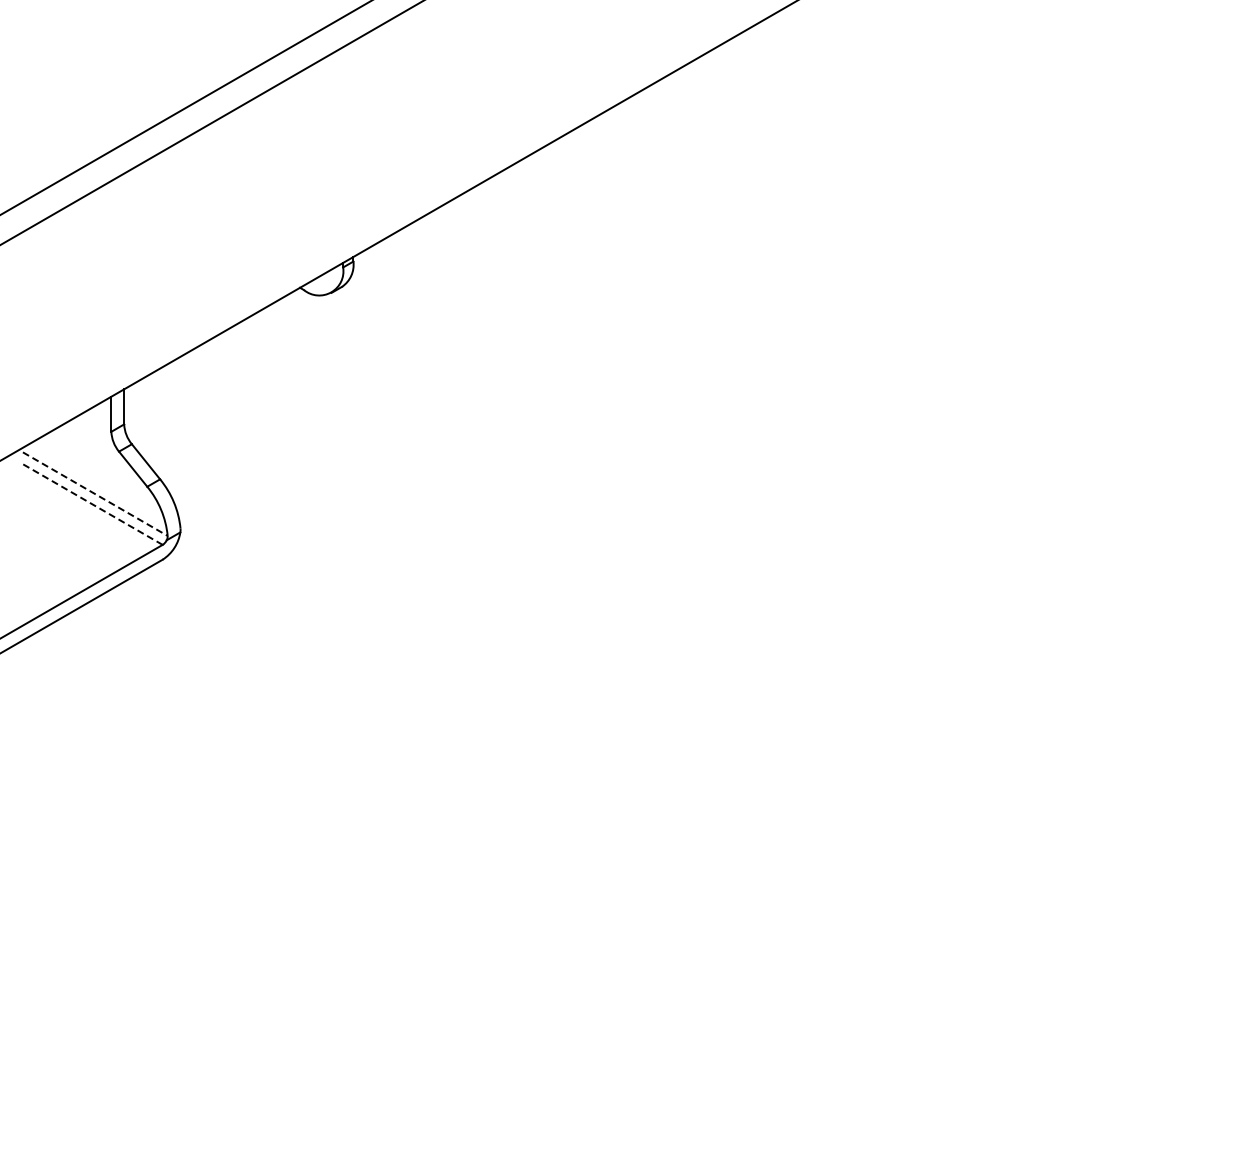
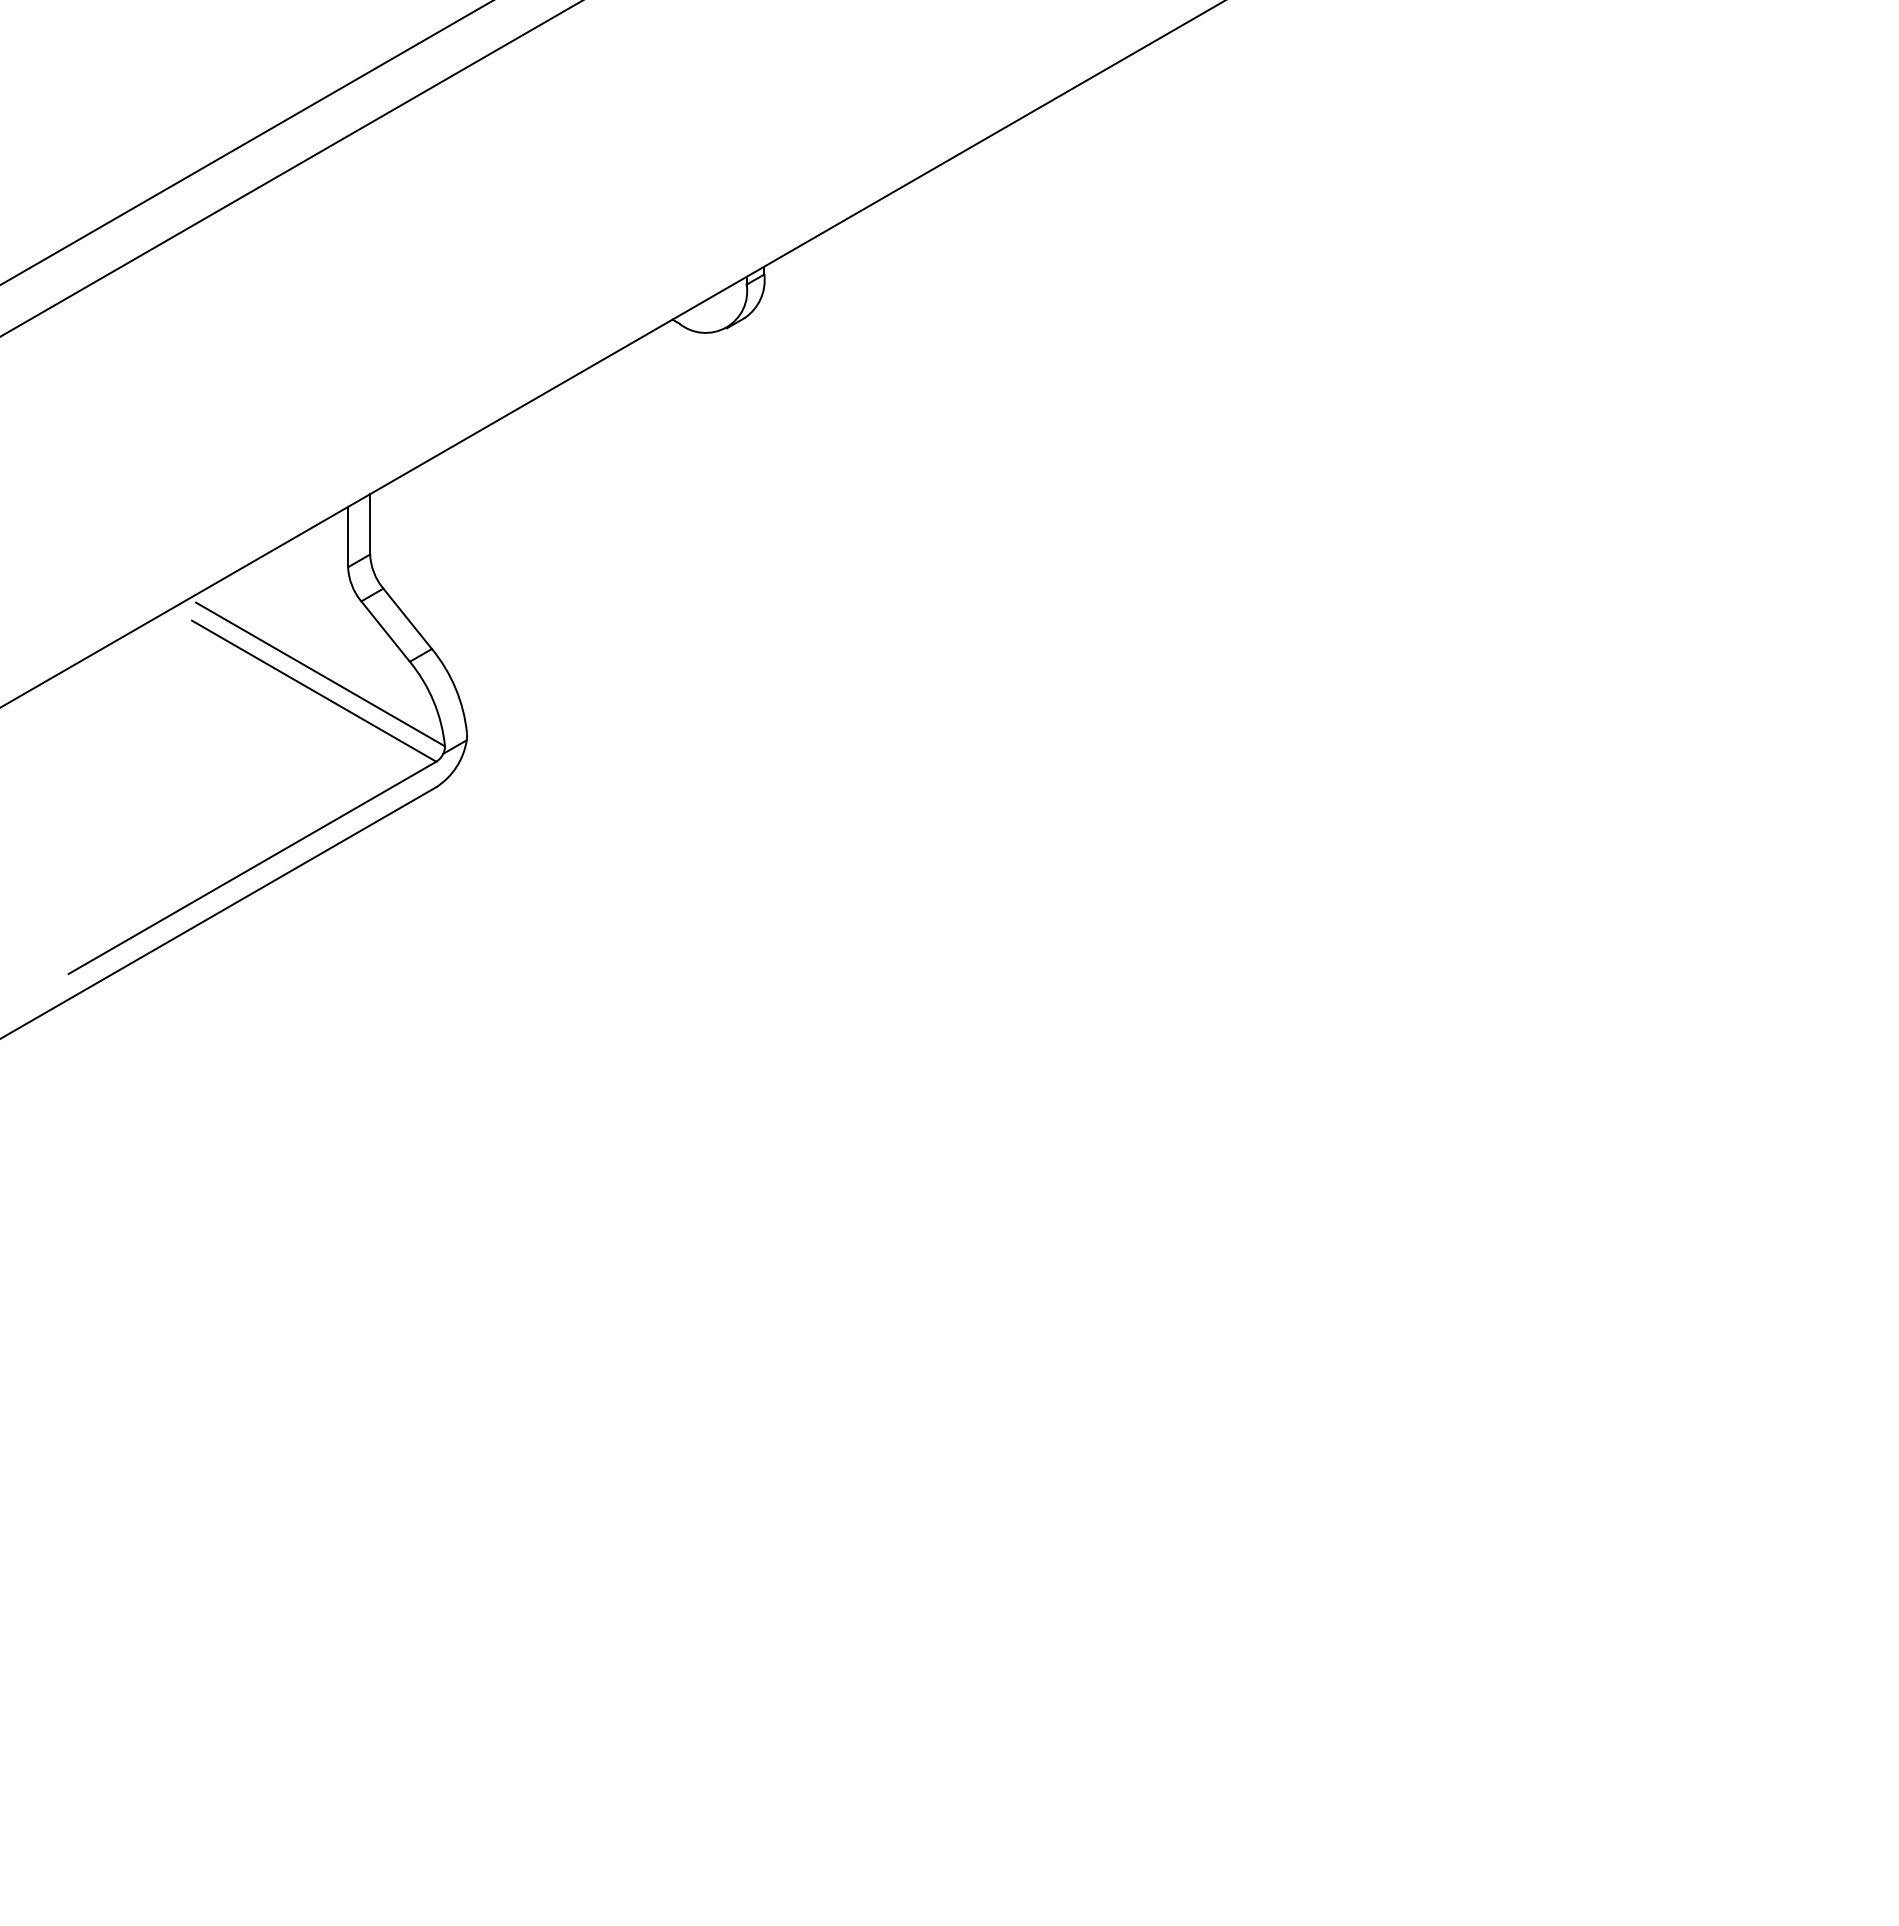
line: (95, 494) -> (320, 675), dashed -> solid
line: (91, 503) -> (313, 690), dashed -> solid

